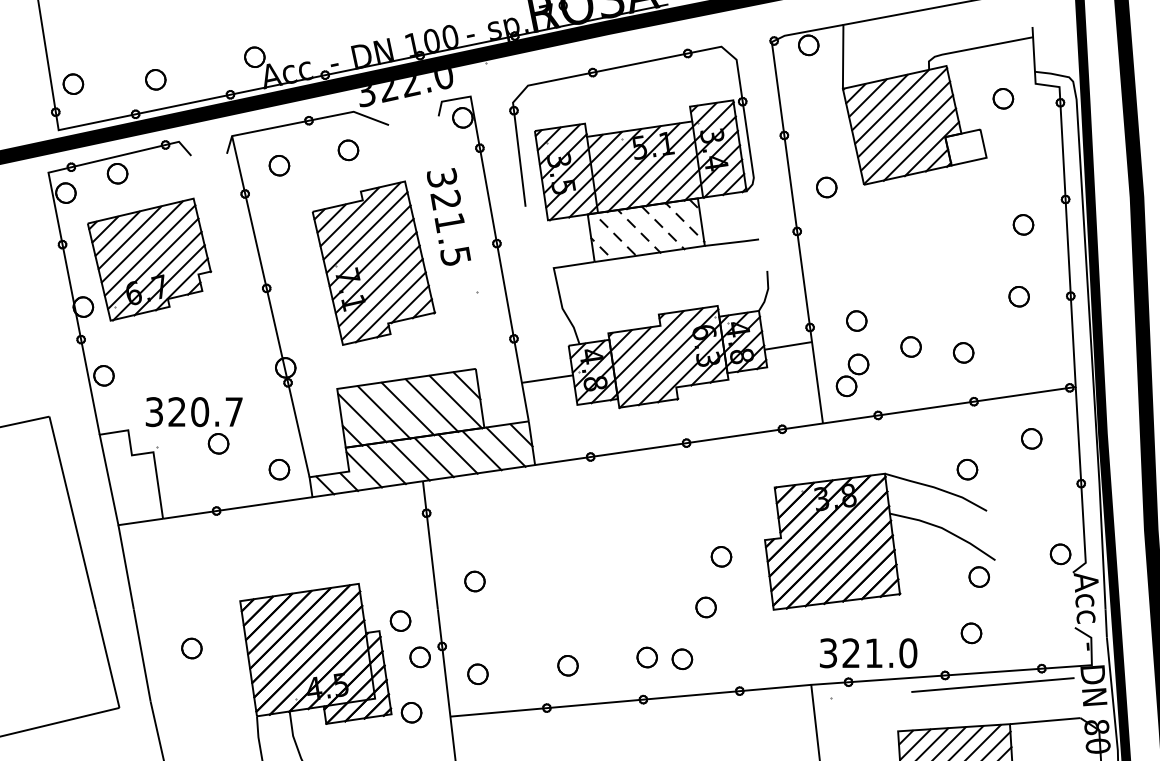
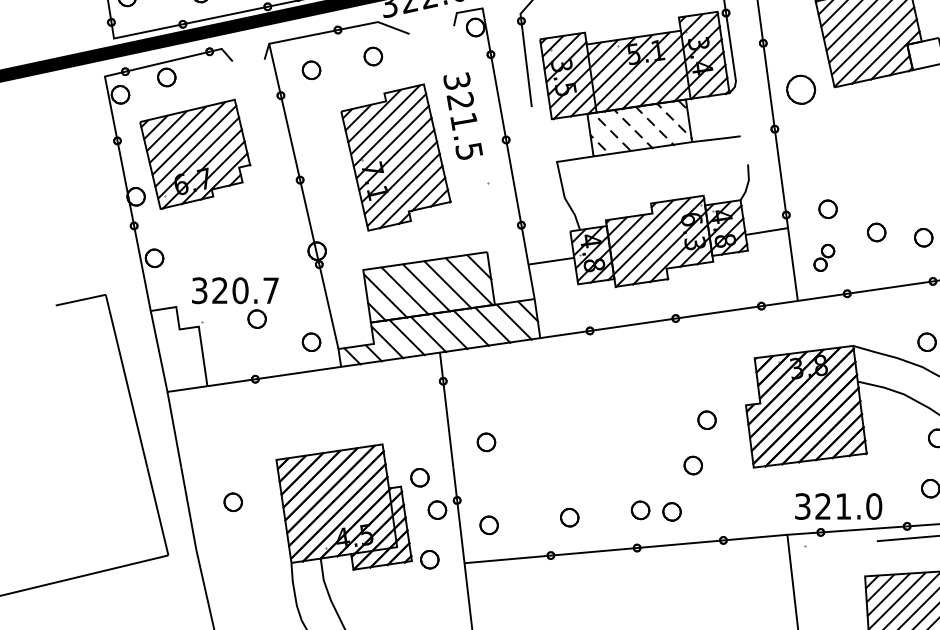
part: (826, 187) -> (801, 89), size x1.6
part: (852, 375) -> (824, 258), size x0.7

